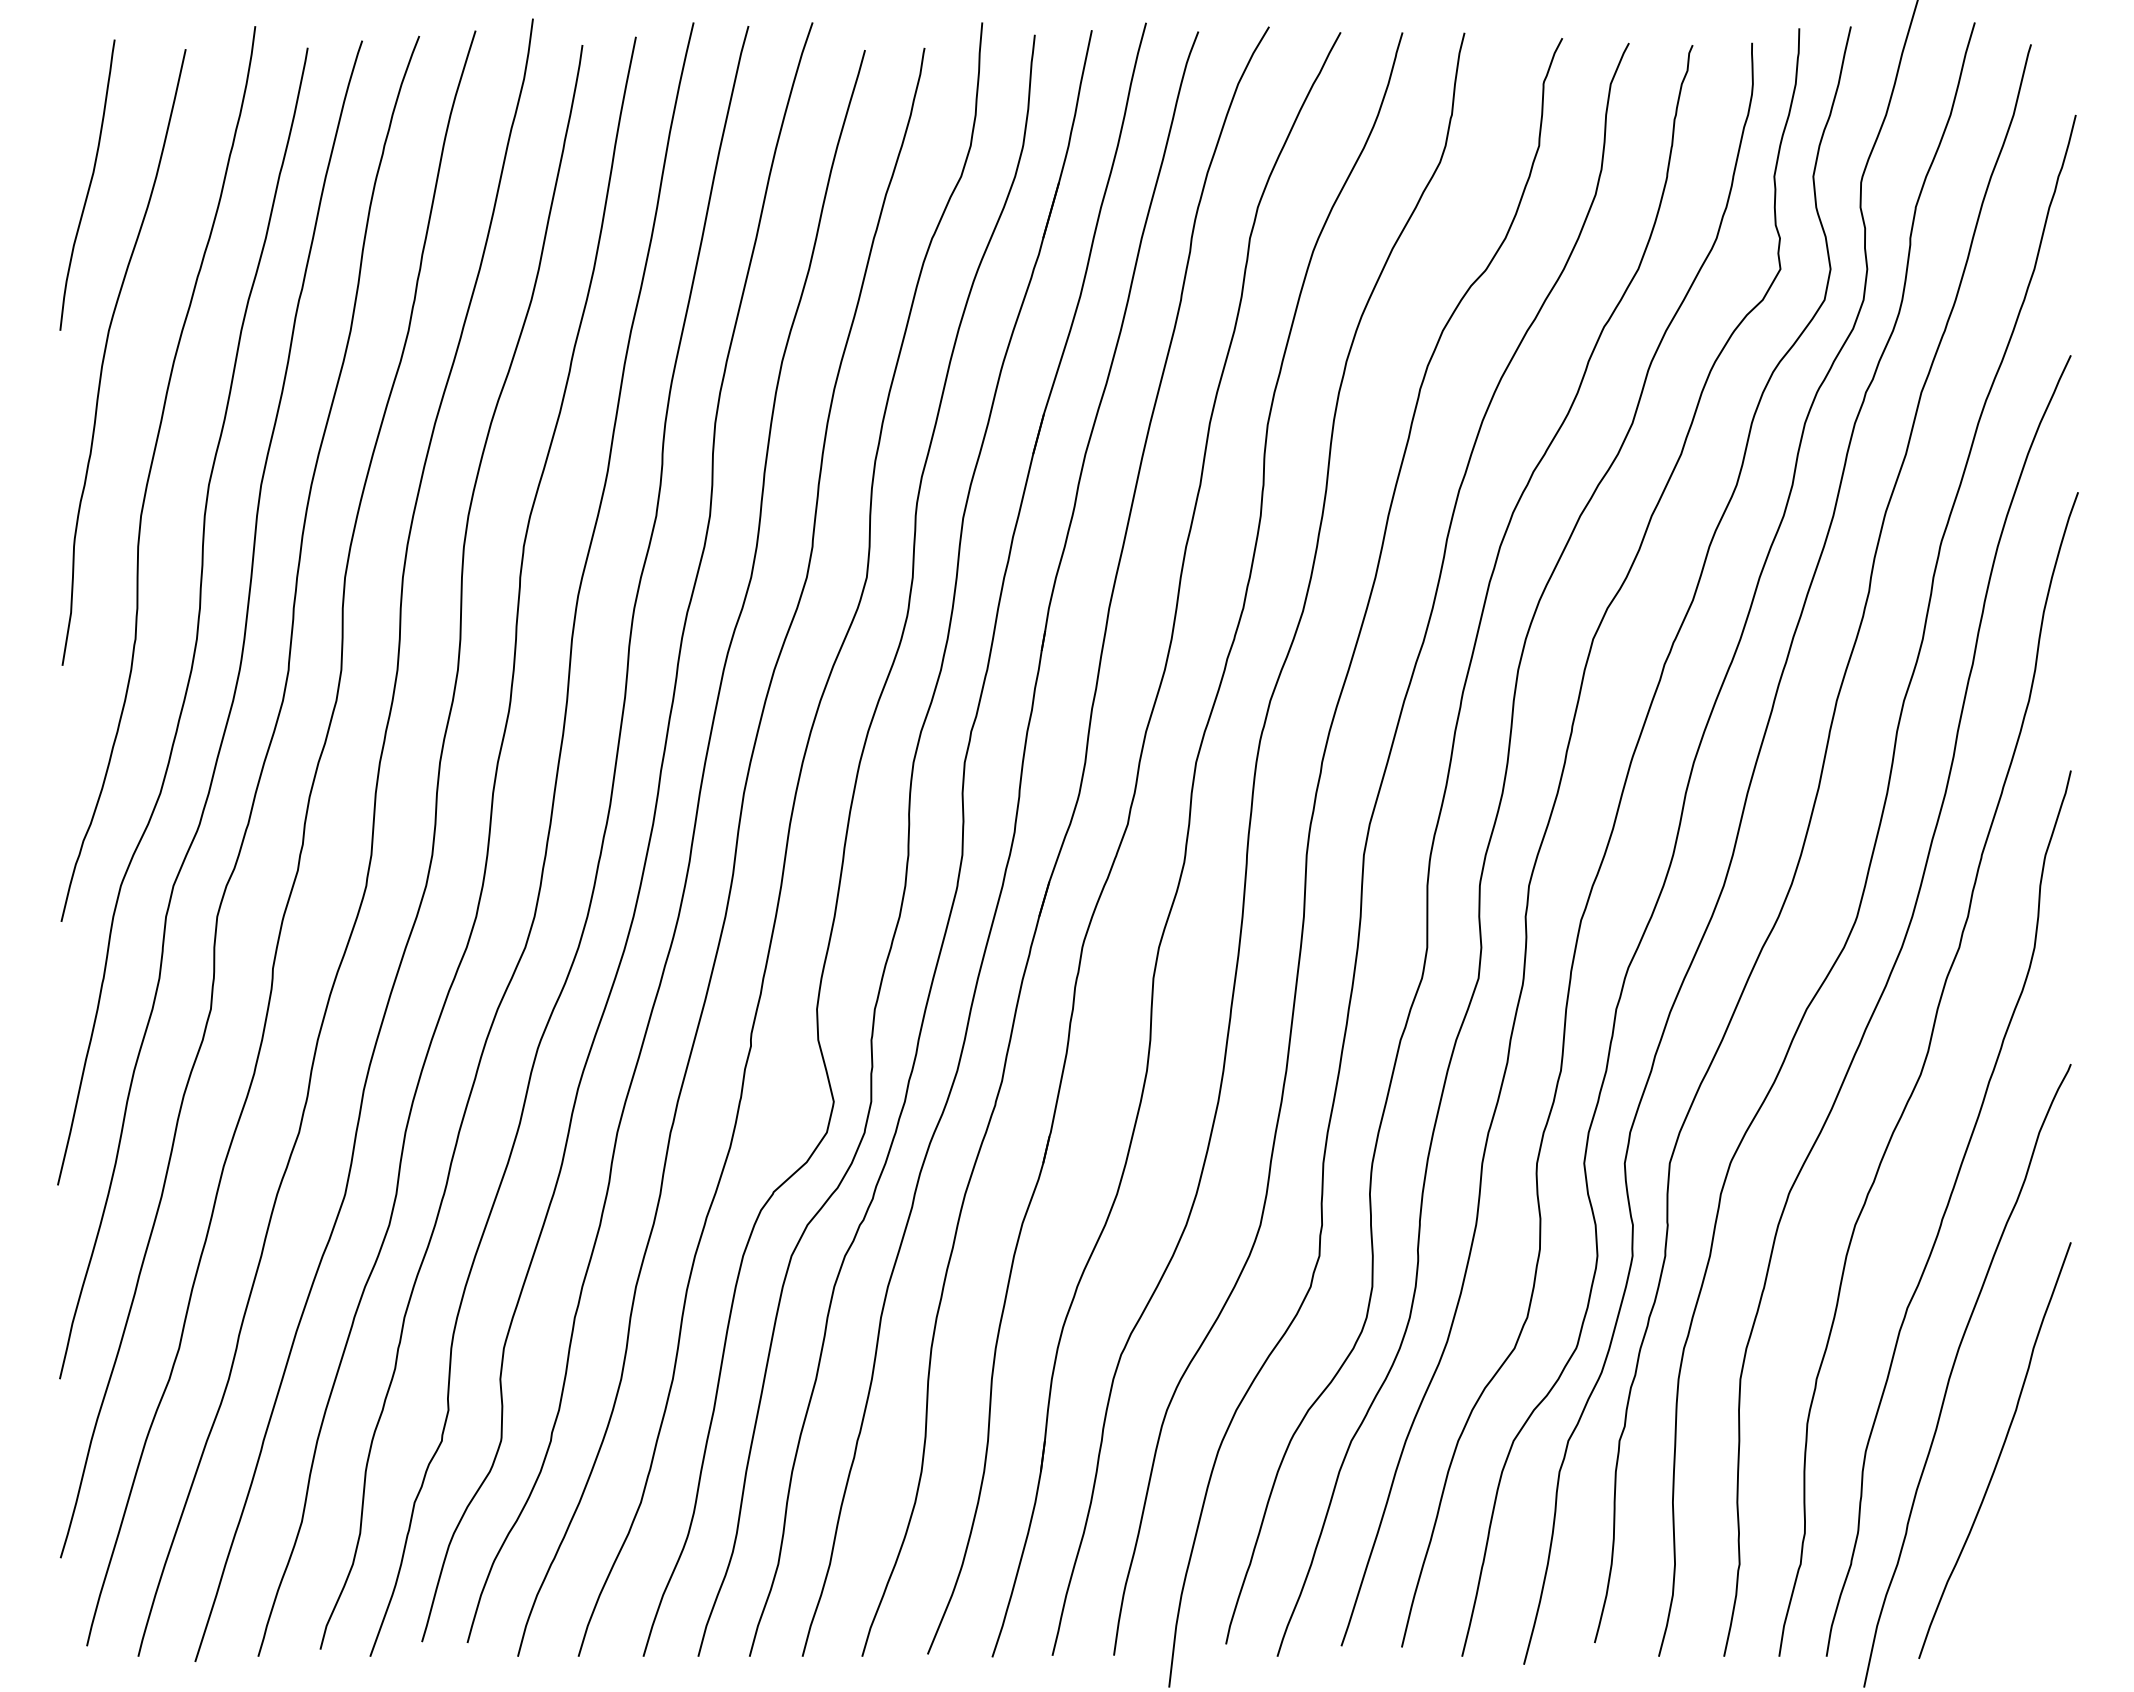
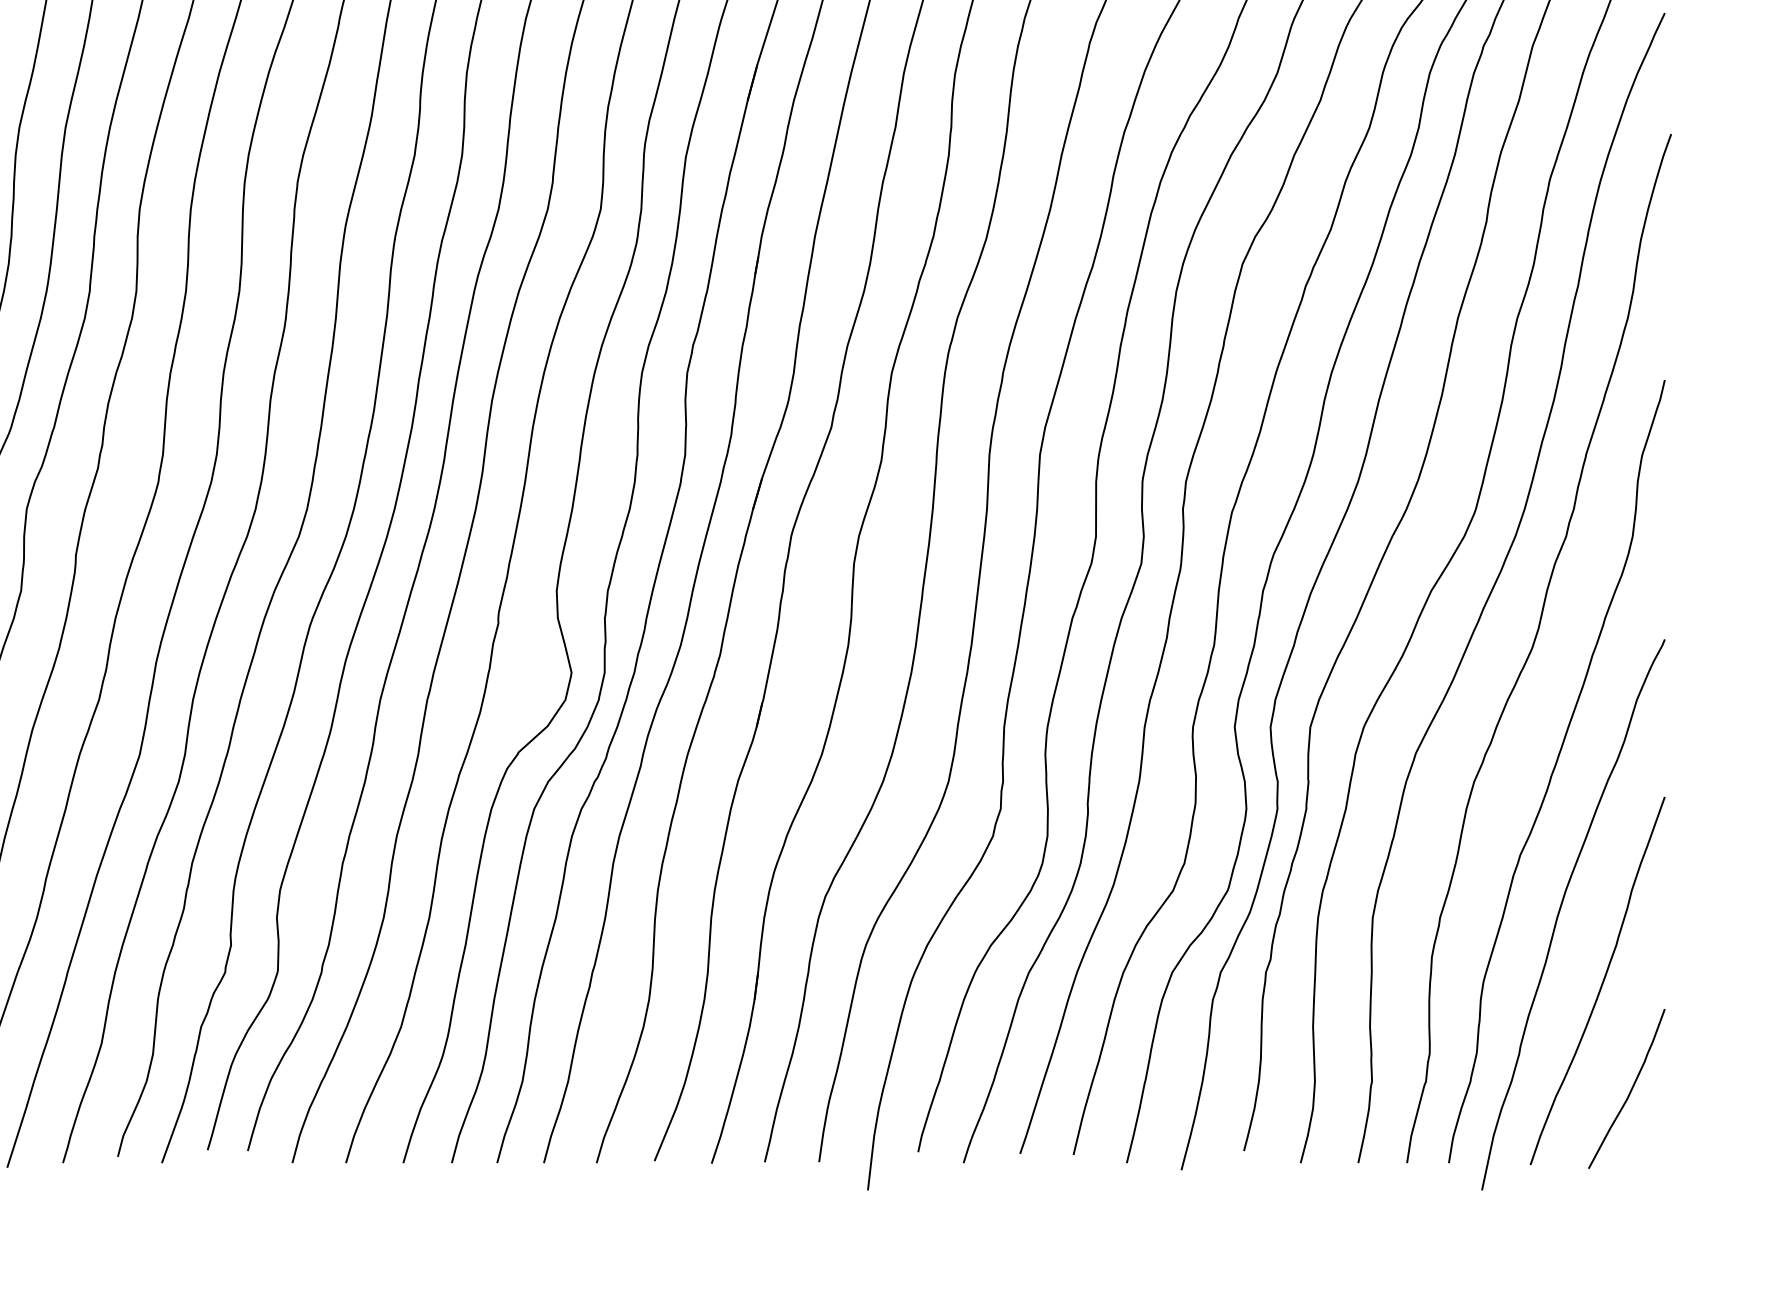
curve: (2032, 1572) -> (1630, 1088), added

